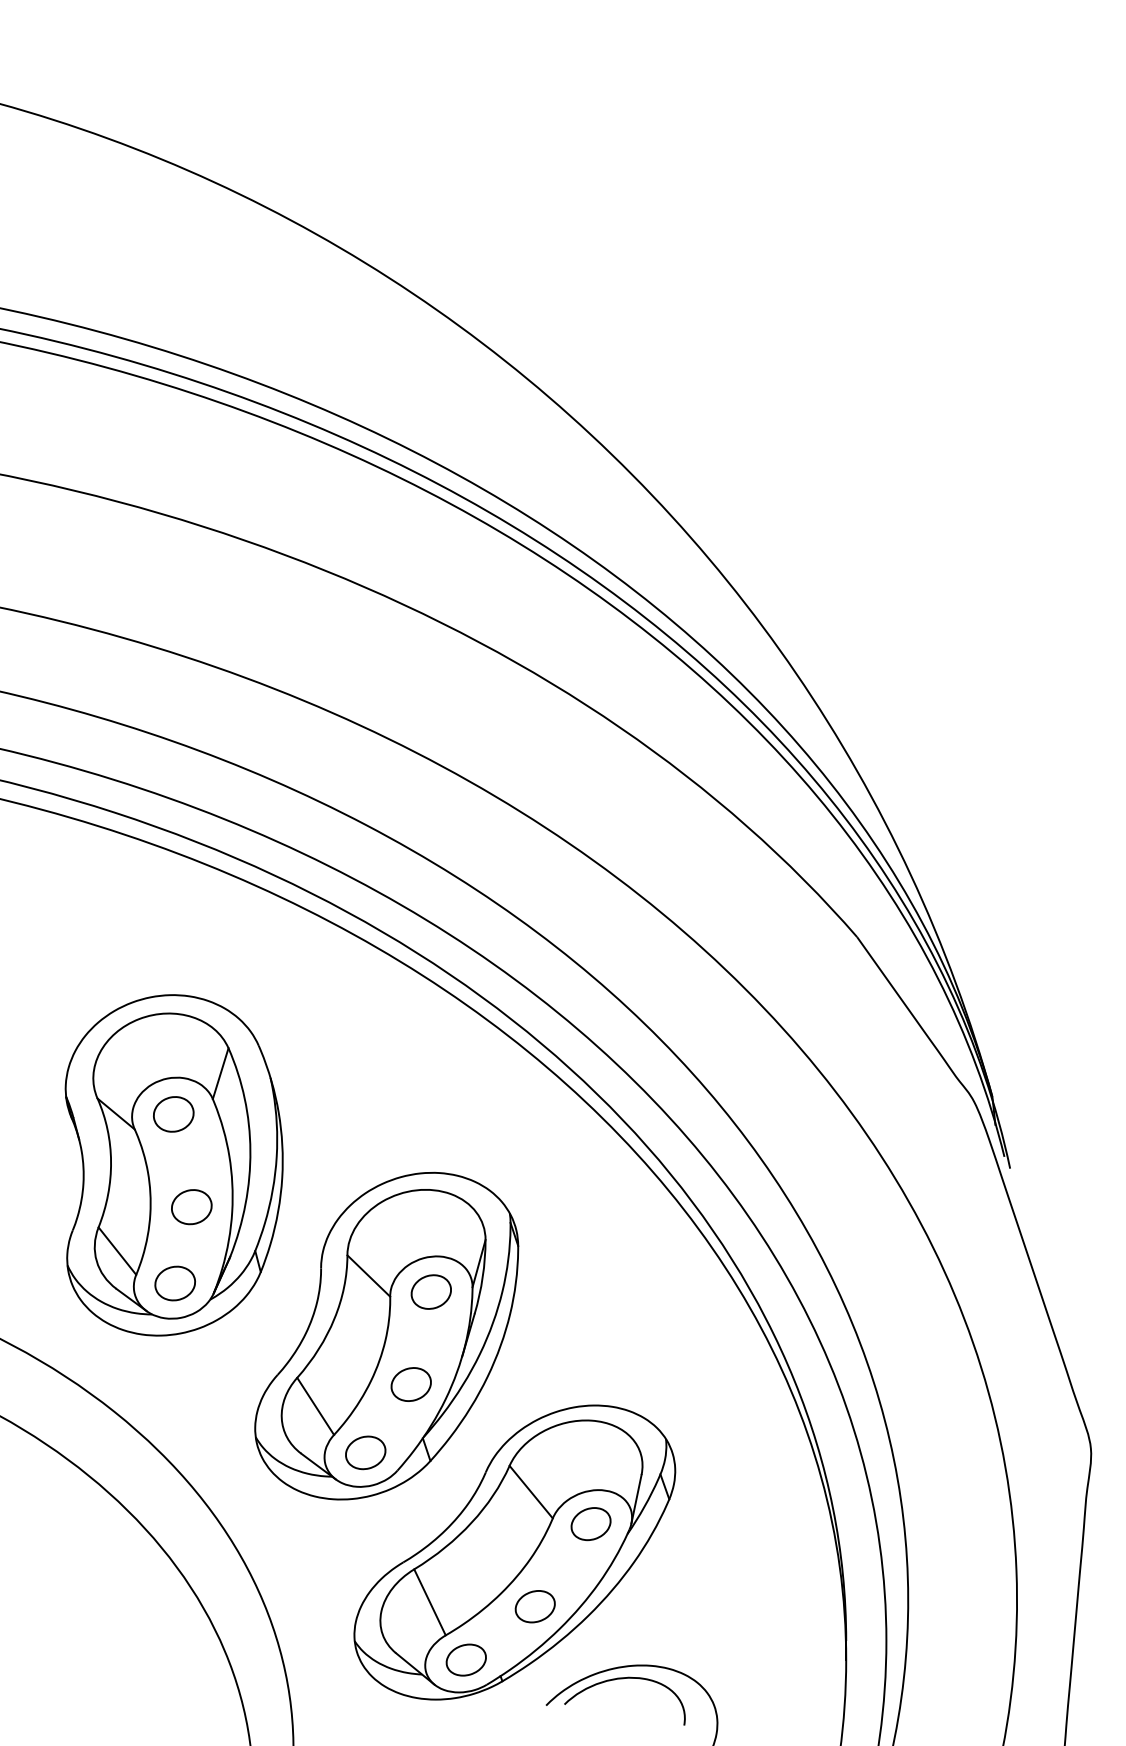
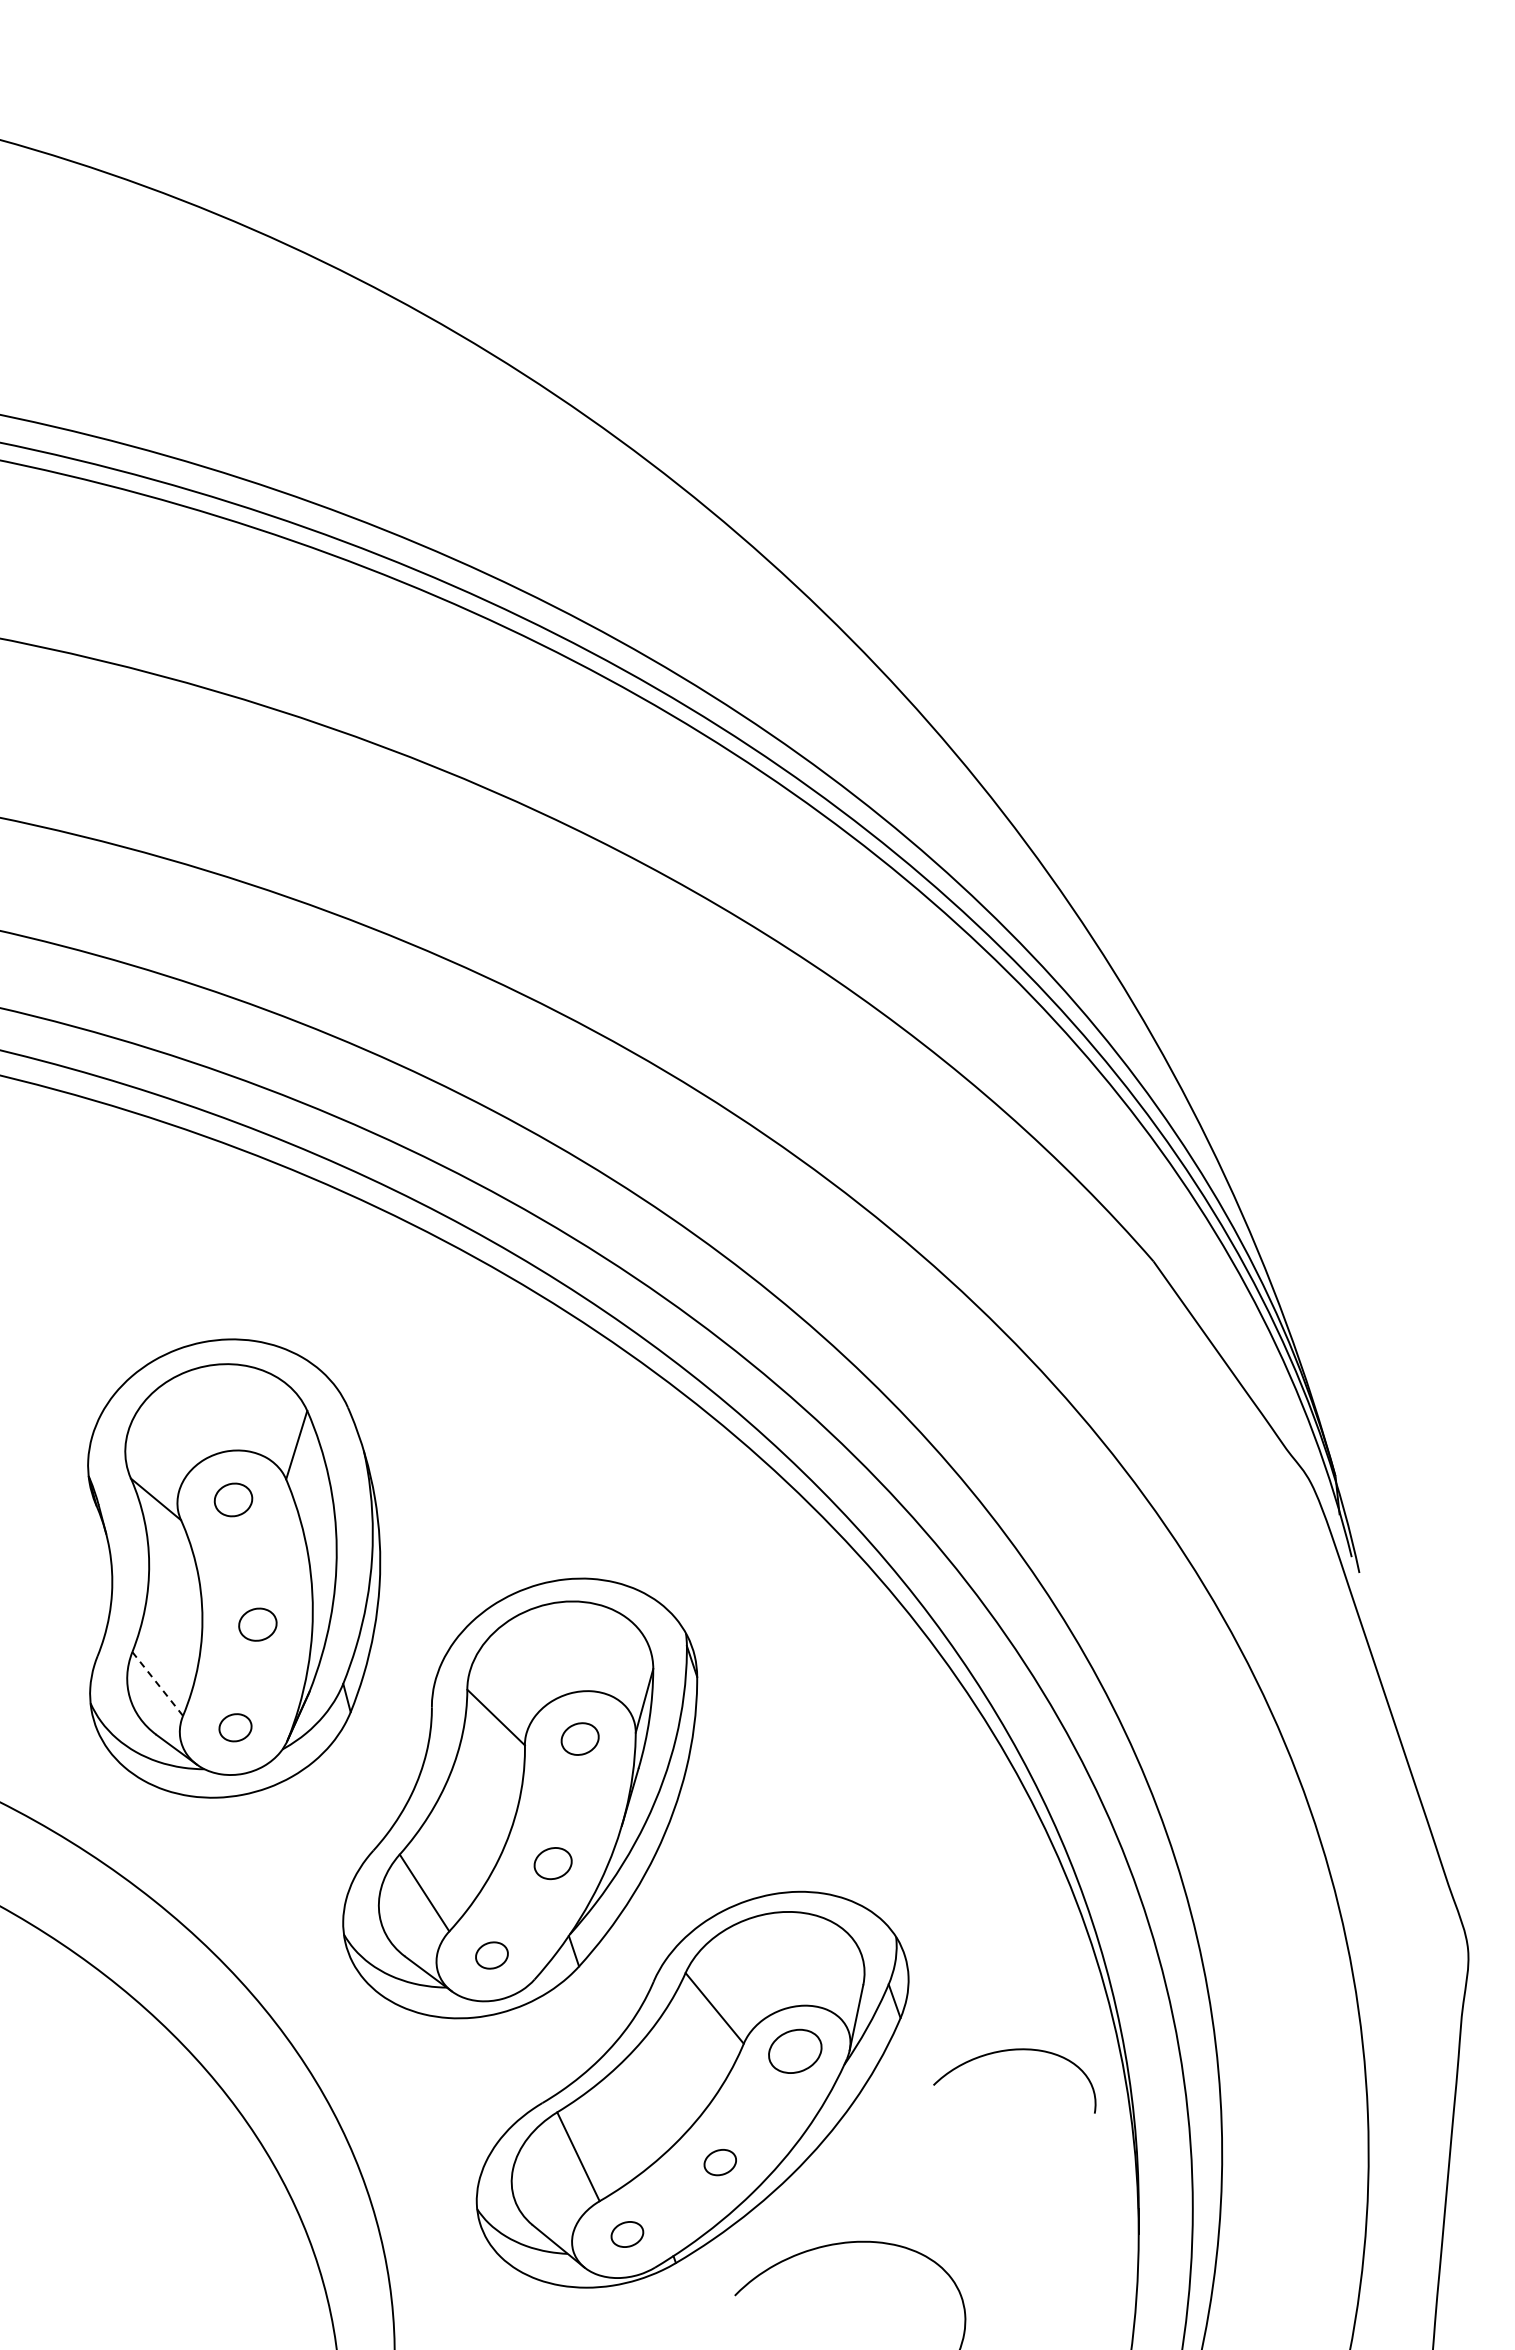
part: (173, 1114) -> (233, 1499), size x0.7
part: (191, 1206) -> (257, 1624), size x0.7
line: (117, 1250) -> (157, 1683), solid -> dashed
part: (175, 1283) -> (235, 1727), size x0.6
part: (430, 1291) -> (579, 1738), size x0.7
part: (410, 1384) -> (552, 1863), size x0.7
part: (365, 1452) -> (491, 1955), size x0.6
part: (535, 1606) -> (720, 2162), size x0.6
part: (466, 1660) -> (627, 2234), size x0.6
curve: (619, 1679) -> (1007, 2051), moved

